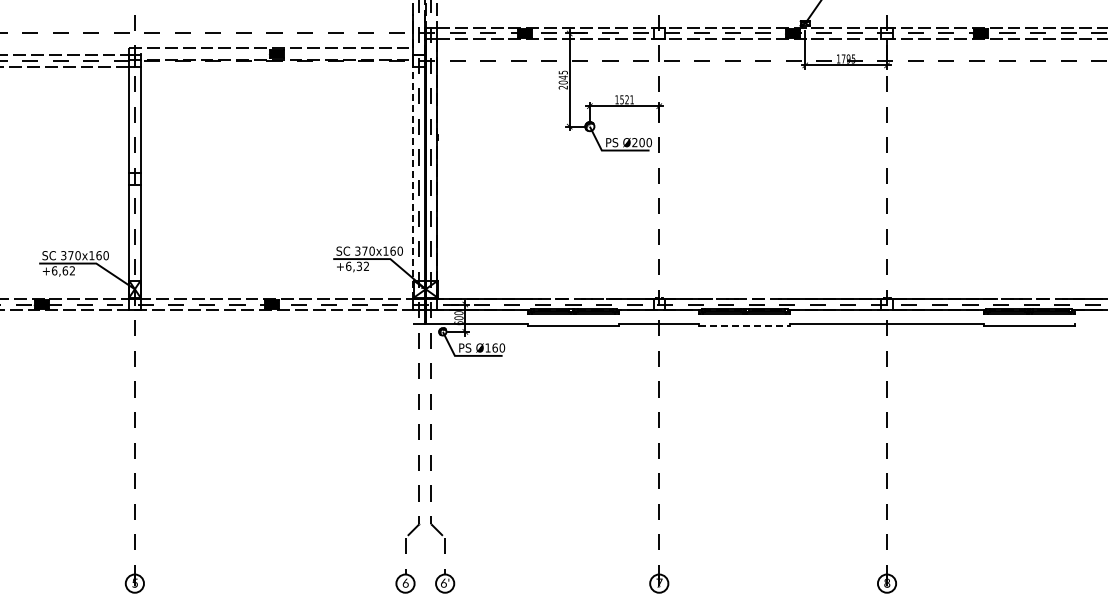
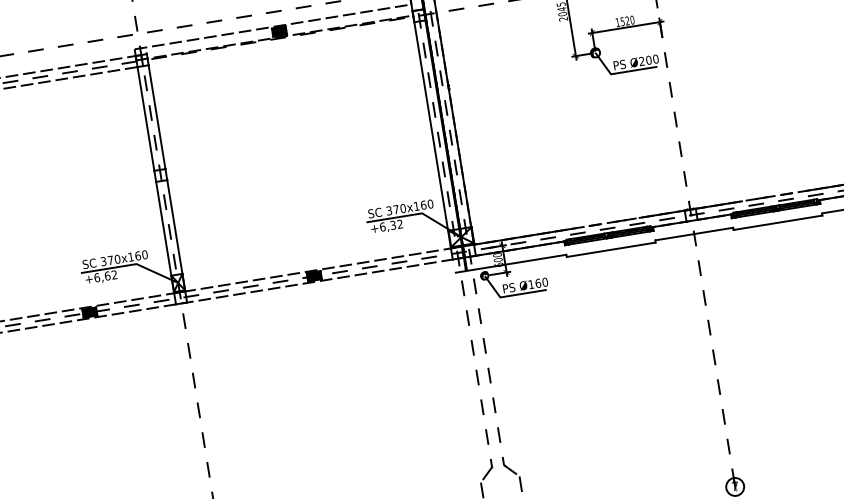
text: (631, 99) -> (631, 19), 1521 -> 1520
line: (413, 180) -> (432, 133), dashed -> solid
line: (744, 326) -> (777, 223), dashed -> solid

